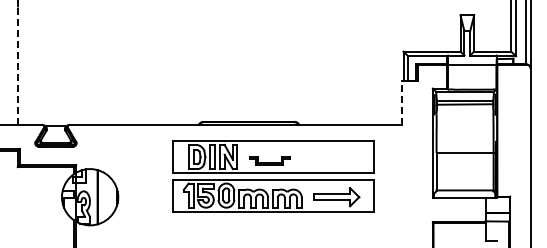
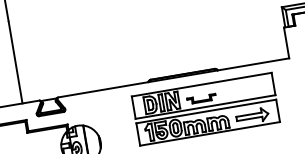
line: (18, 66) -> (15, 62), dashed -> solid
line: (401, 102) -> (286, 42), dashed -> solid

